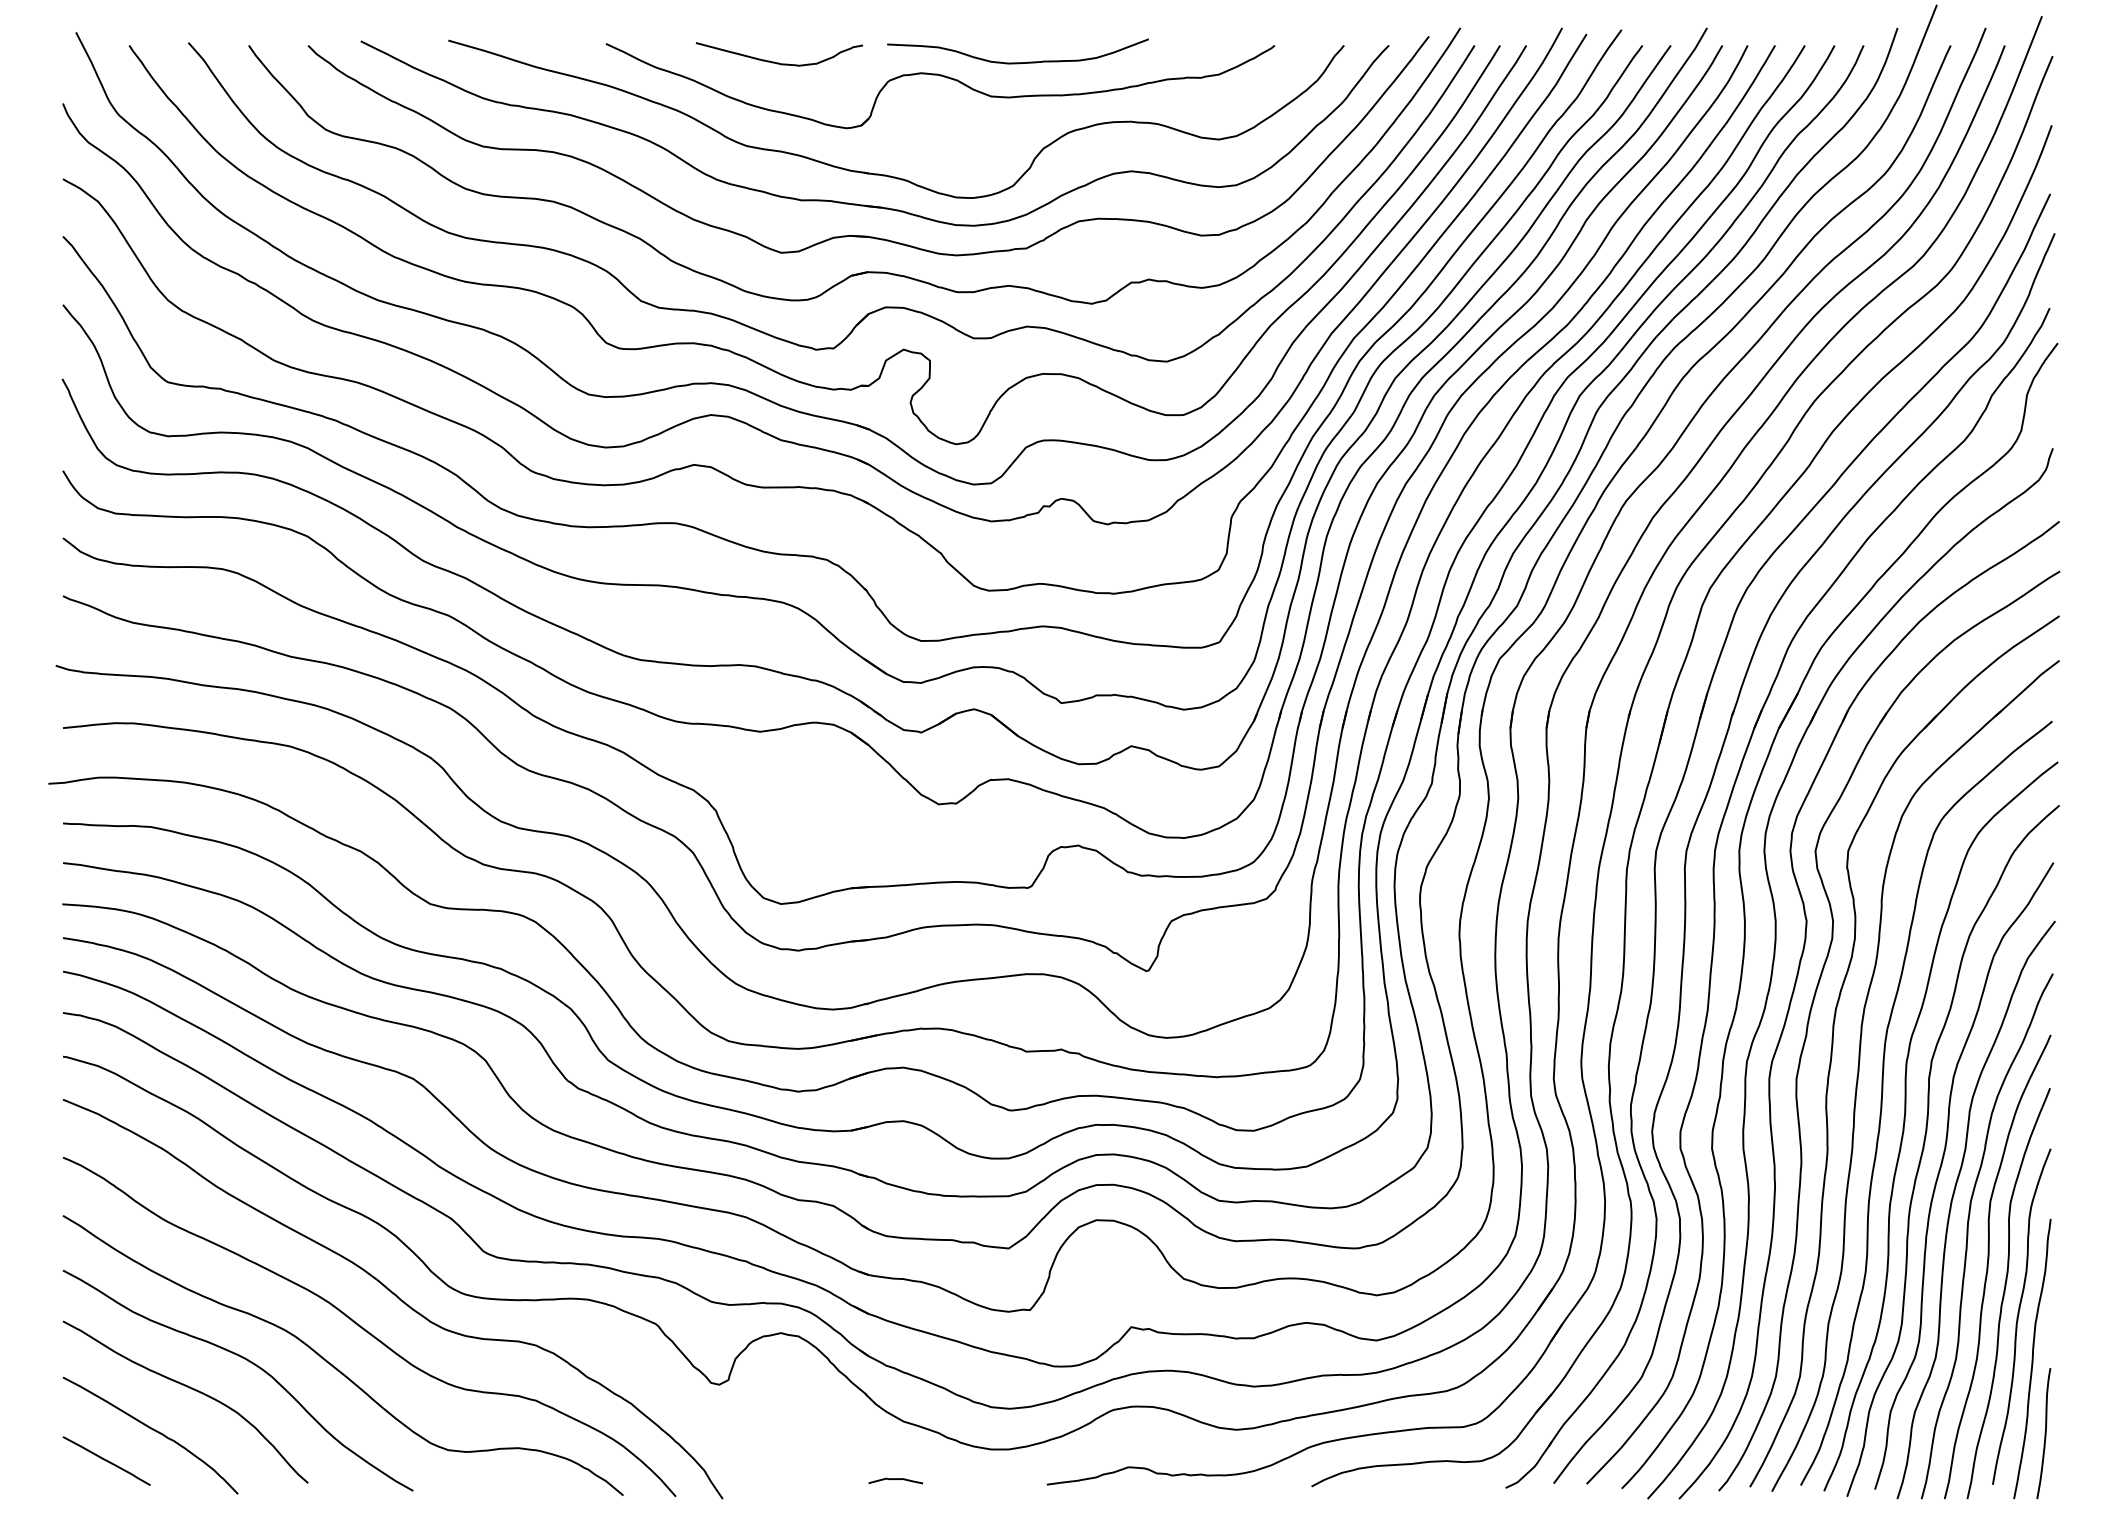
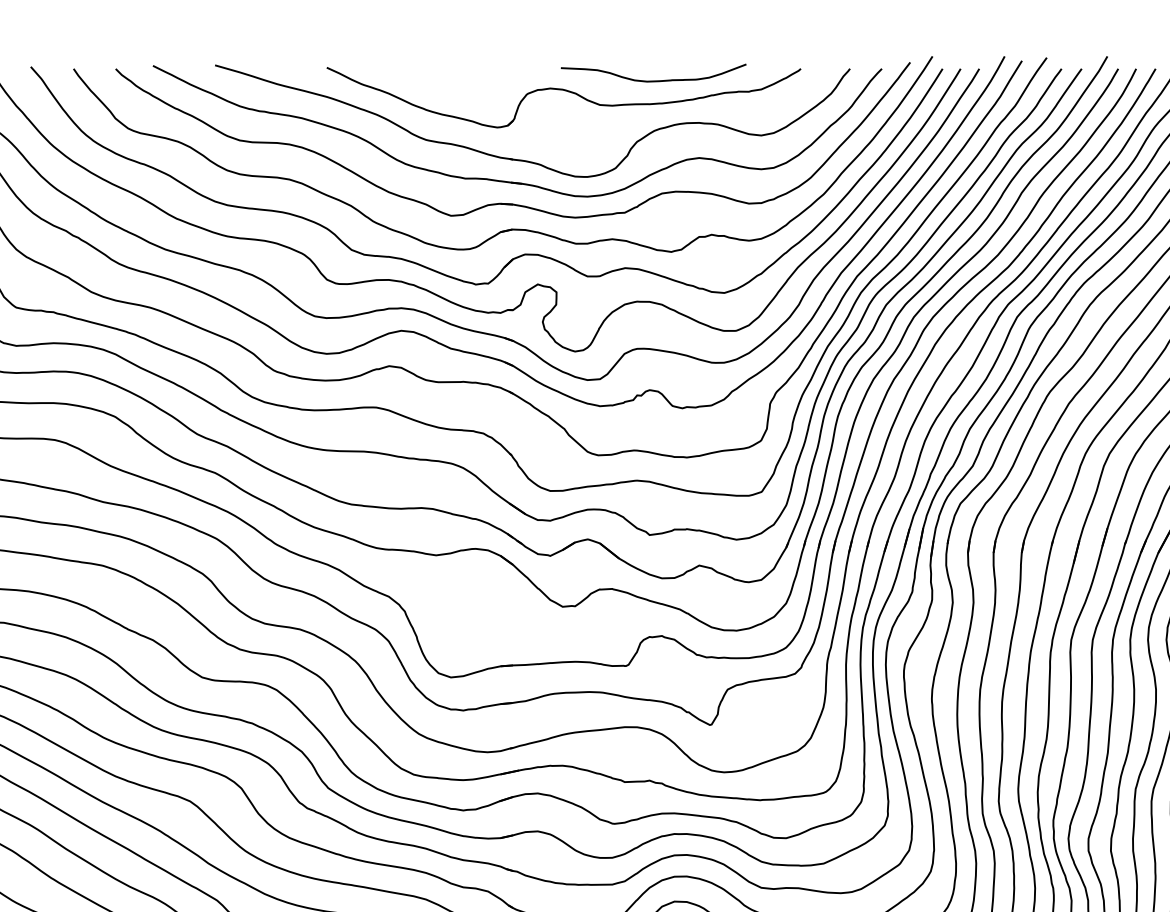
curve: (778, 62) -> (449, 80), removed
curve: (1017, 62) -> (653, 80), moved

